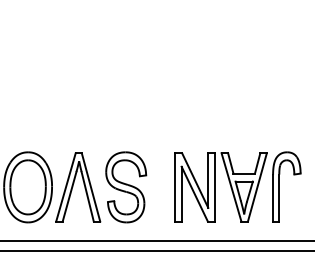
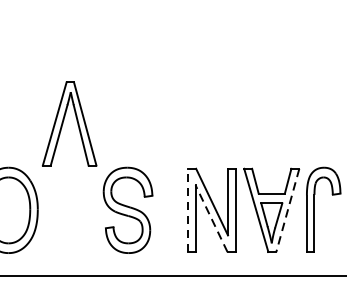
line: (175, 186) -> (188, 209), solid -> dashed
part: (78, 187) -> (69, 124), moved
line: (257, 187) -> (287, 210), solid -> dashed
line: (194, 193) -> (211, 217), solid -> dashed

